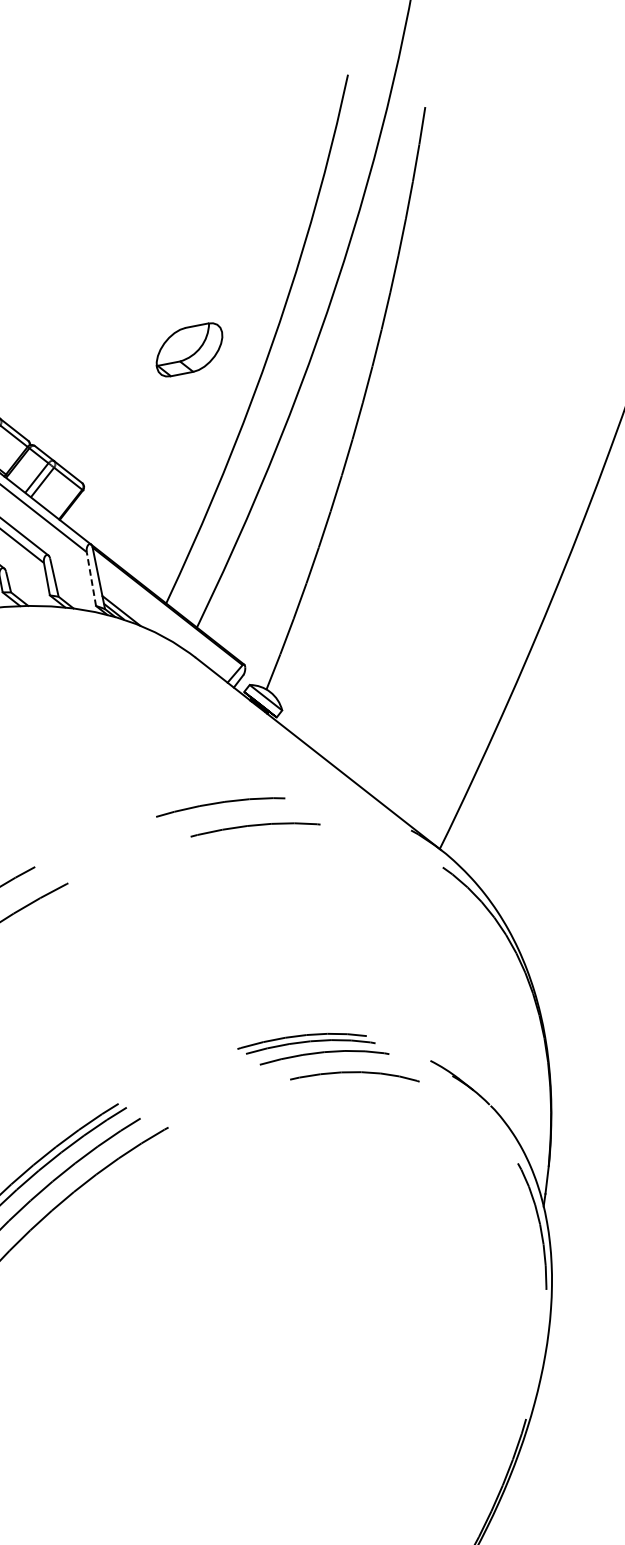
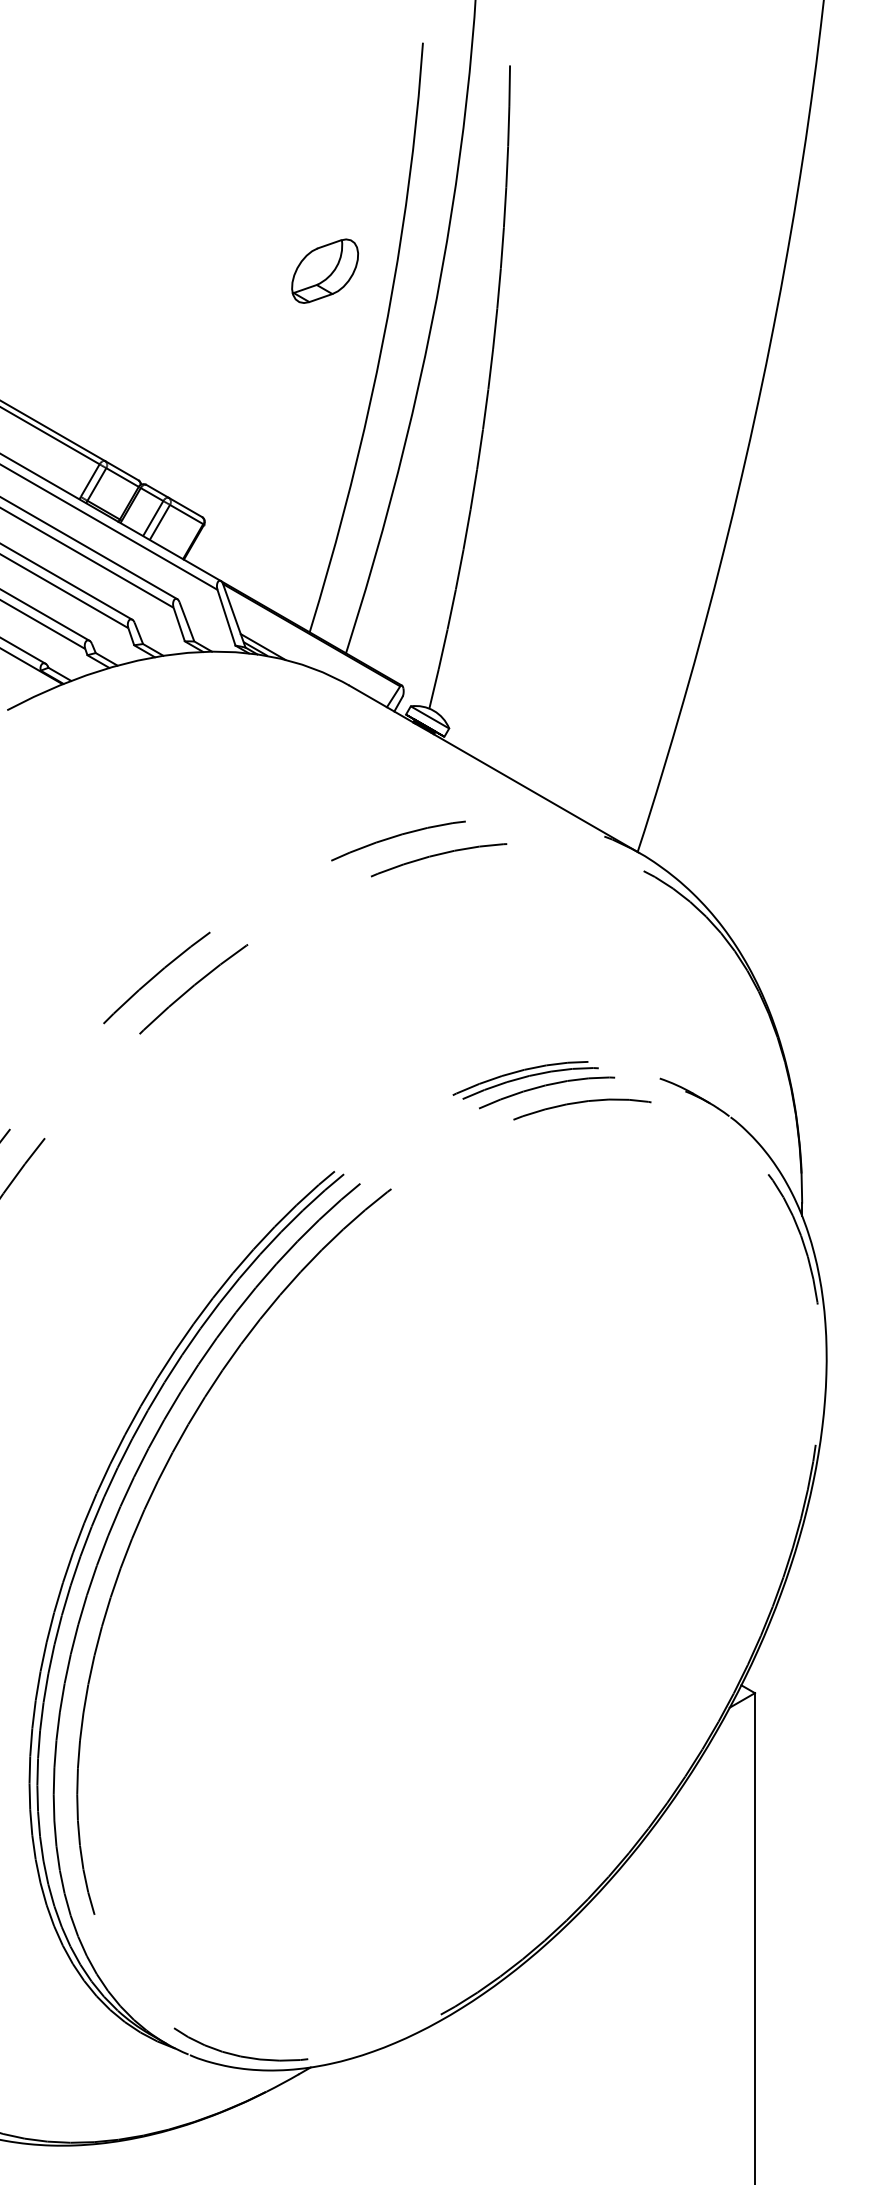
part: (189, 349) -> (325, 270), moved
line: (91, 578) -> (226, 617), dashed -> solid

